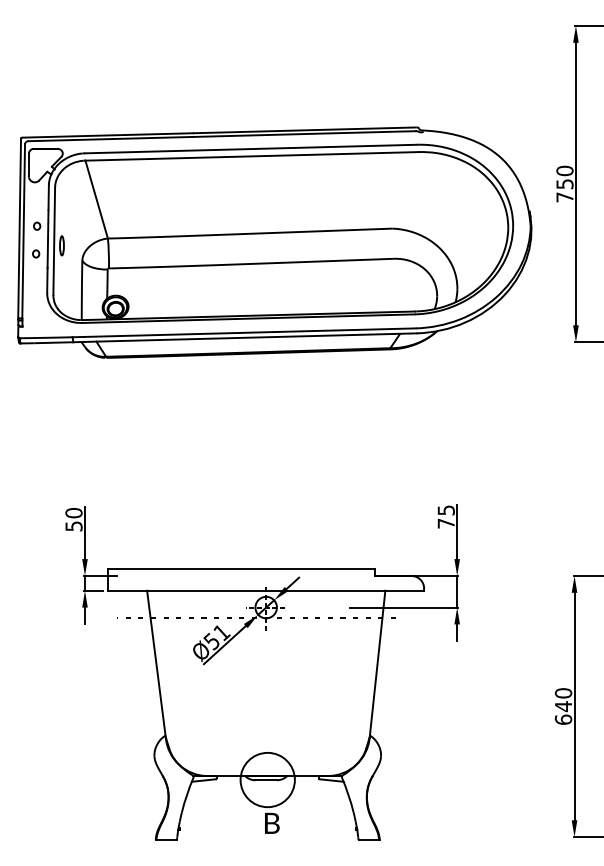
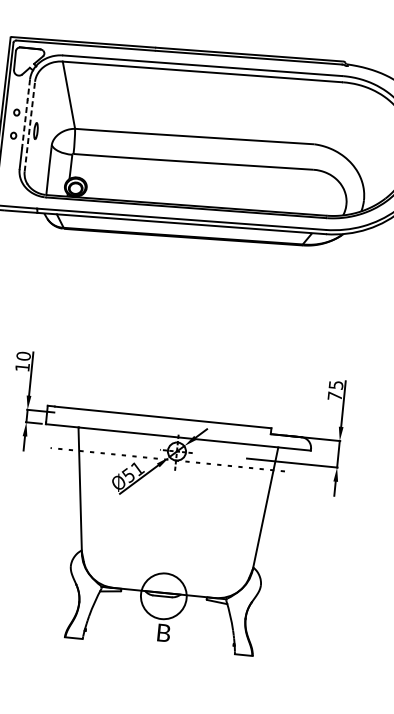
line: (48, 227) -> (26, 114), solid -> dashed
line: (54, 241) -> (30, 126), solid -> dashed
text: (73, 526) -> (22, 367), 50 -> 10

